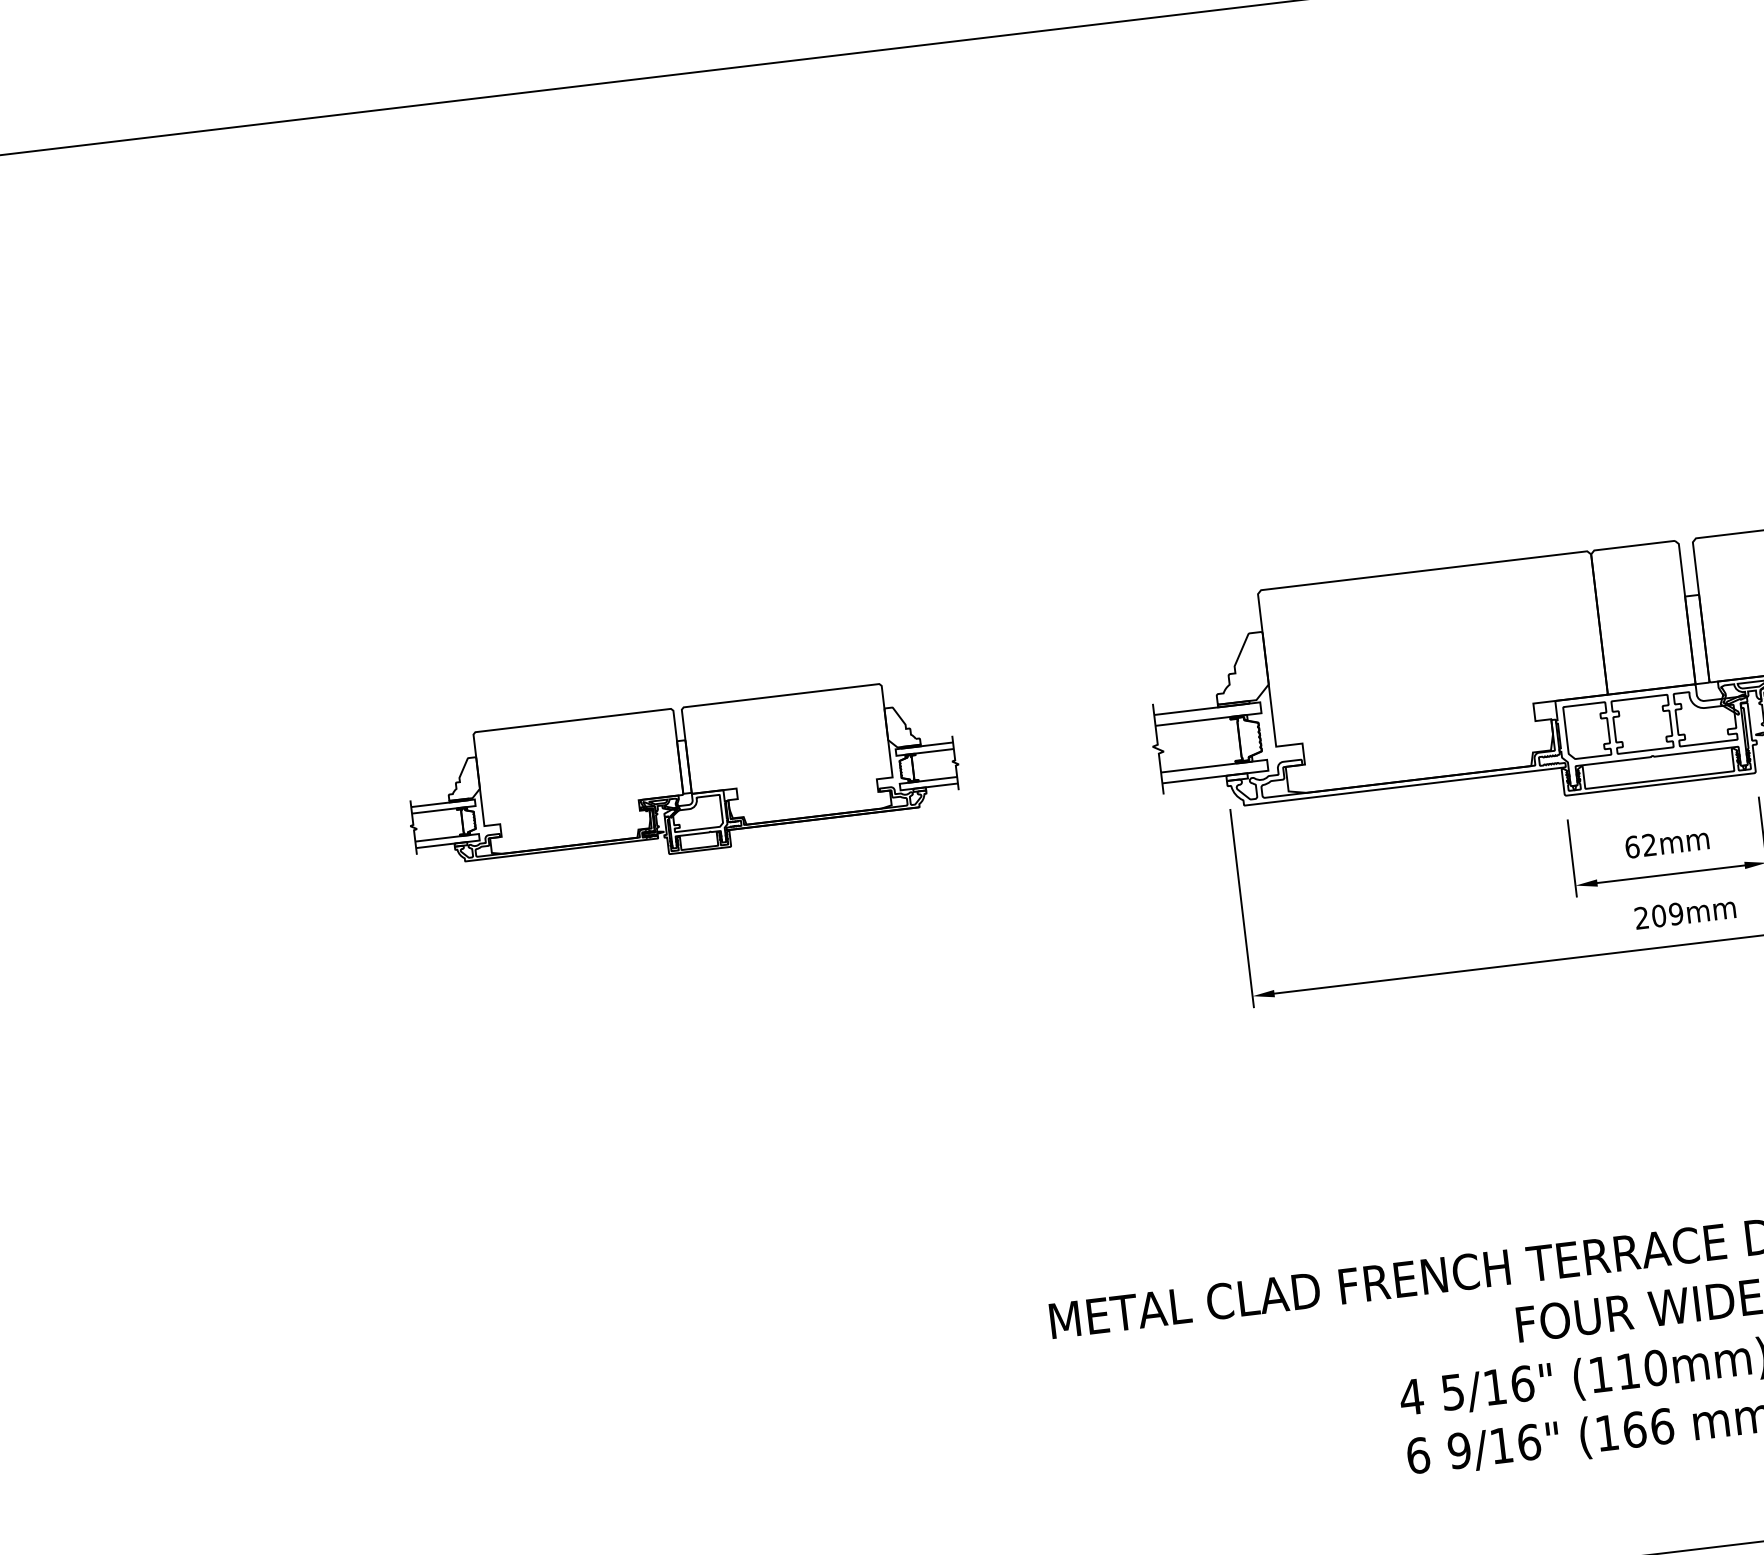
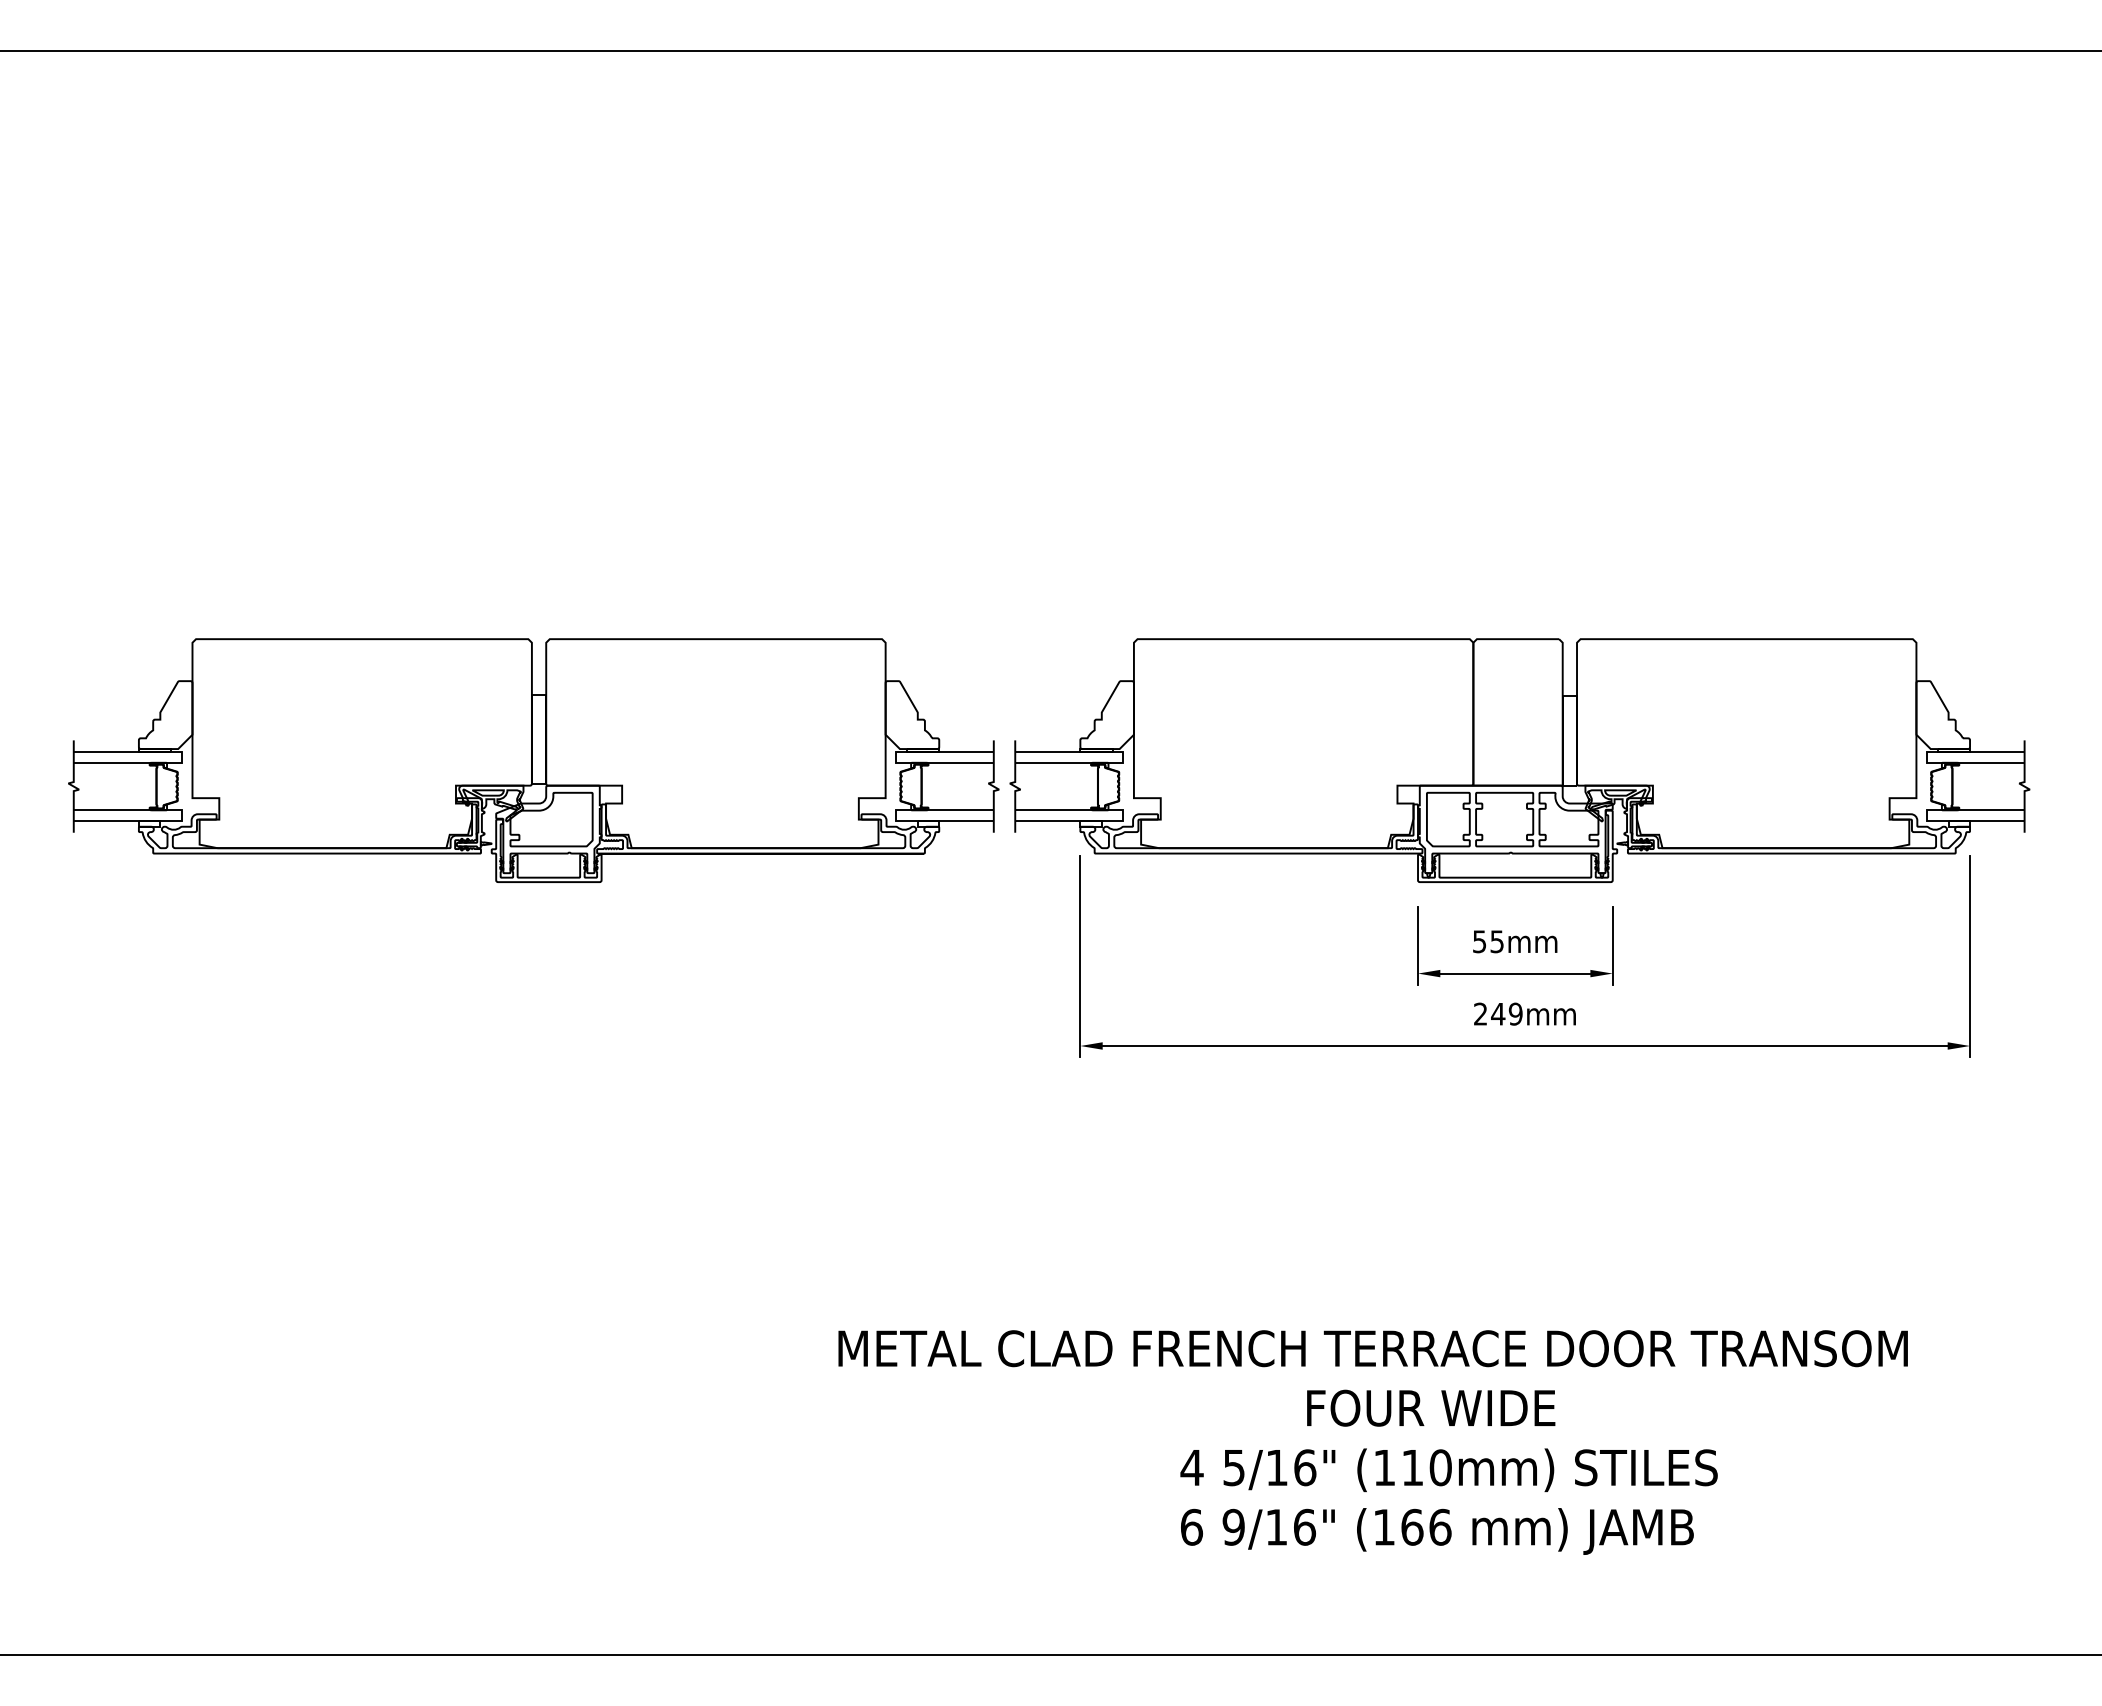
part: (682, 779) -> (533, 760), size x1.67
text: (1640, 845) -> (1488, 941), 62mm -> 55mm
text: (1659, 915) -> (1498, 1013), 209mm -> 249mm

